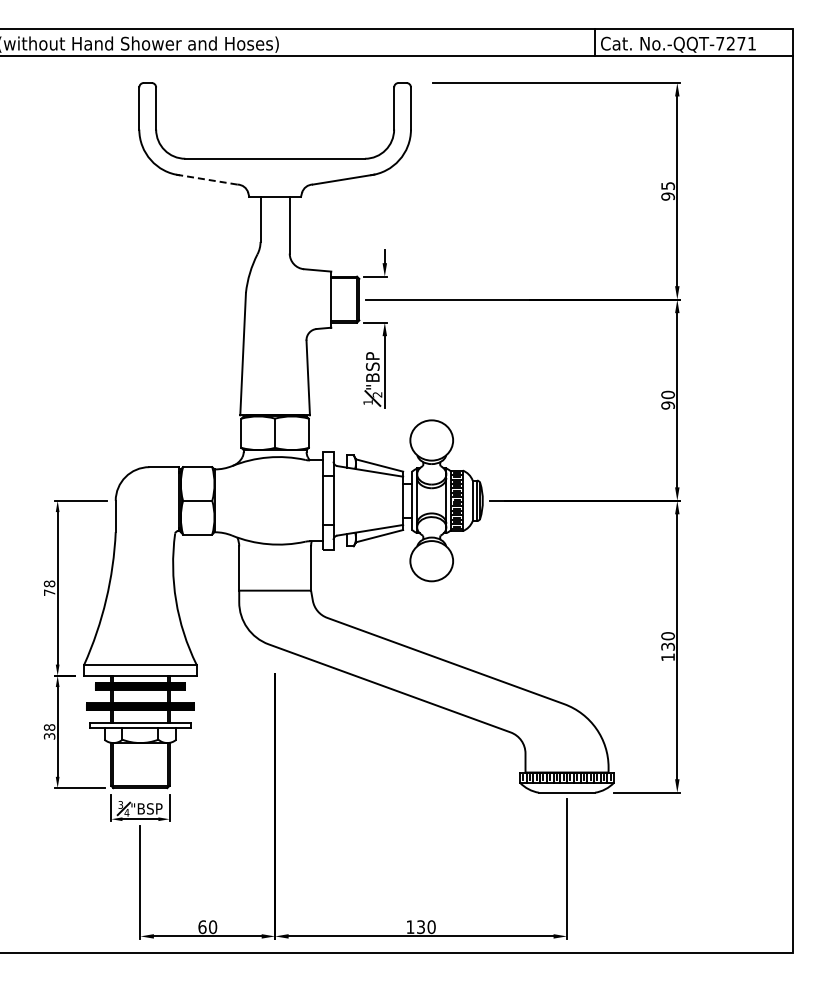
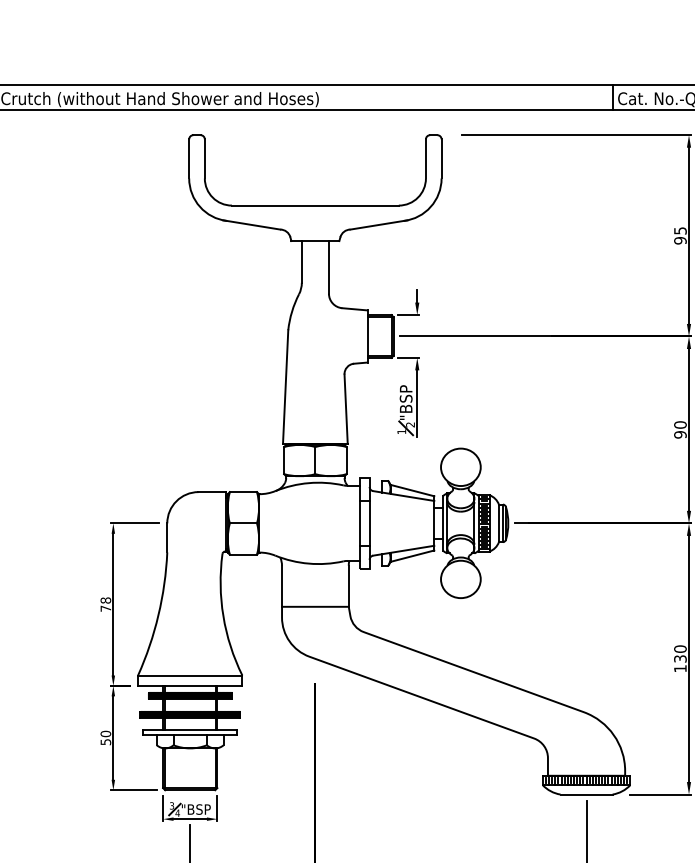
line: (206, 179) -> (251, 224), dashed -> solid
text: (49, 731) -> (105, 737), 38 -> 50

